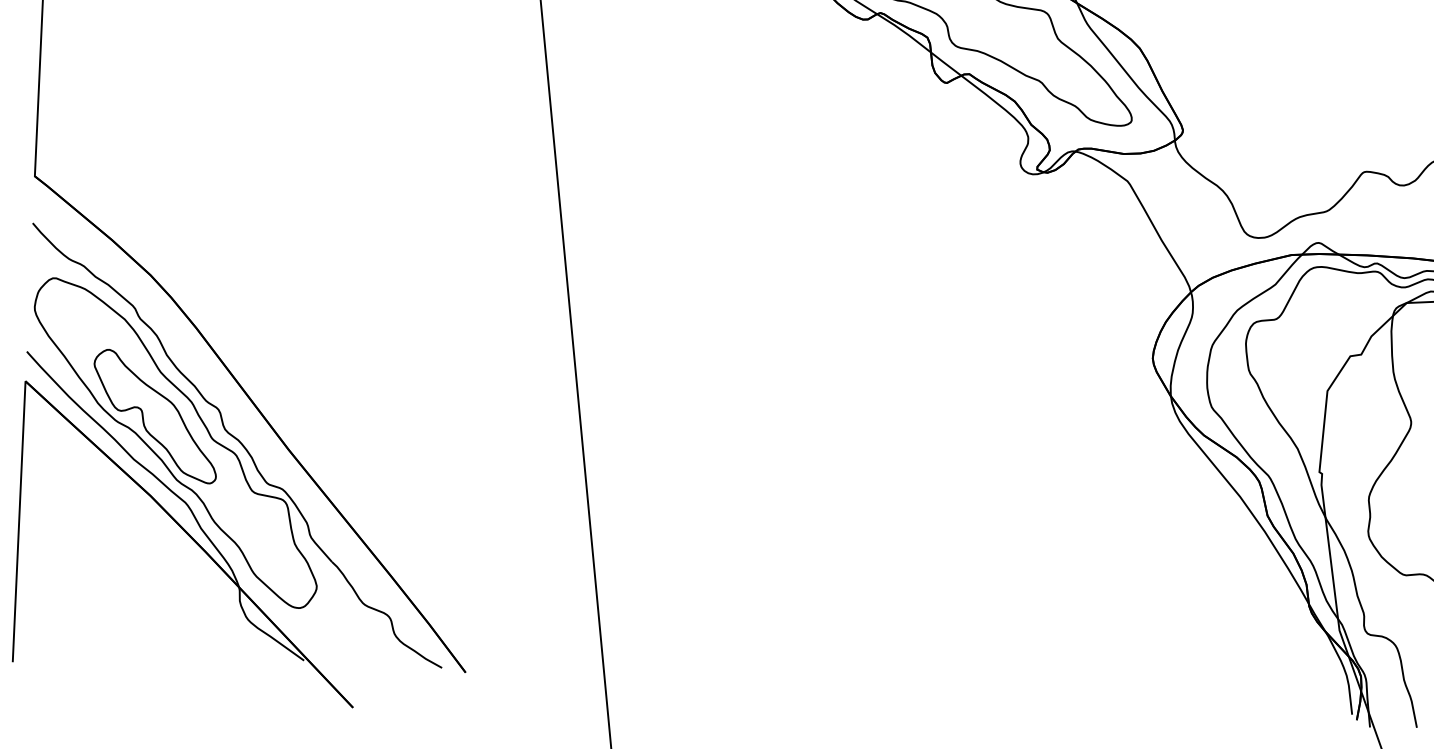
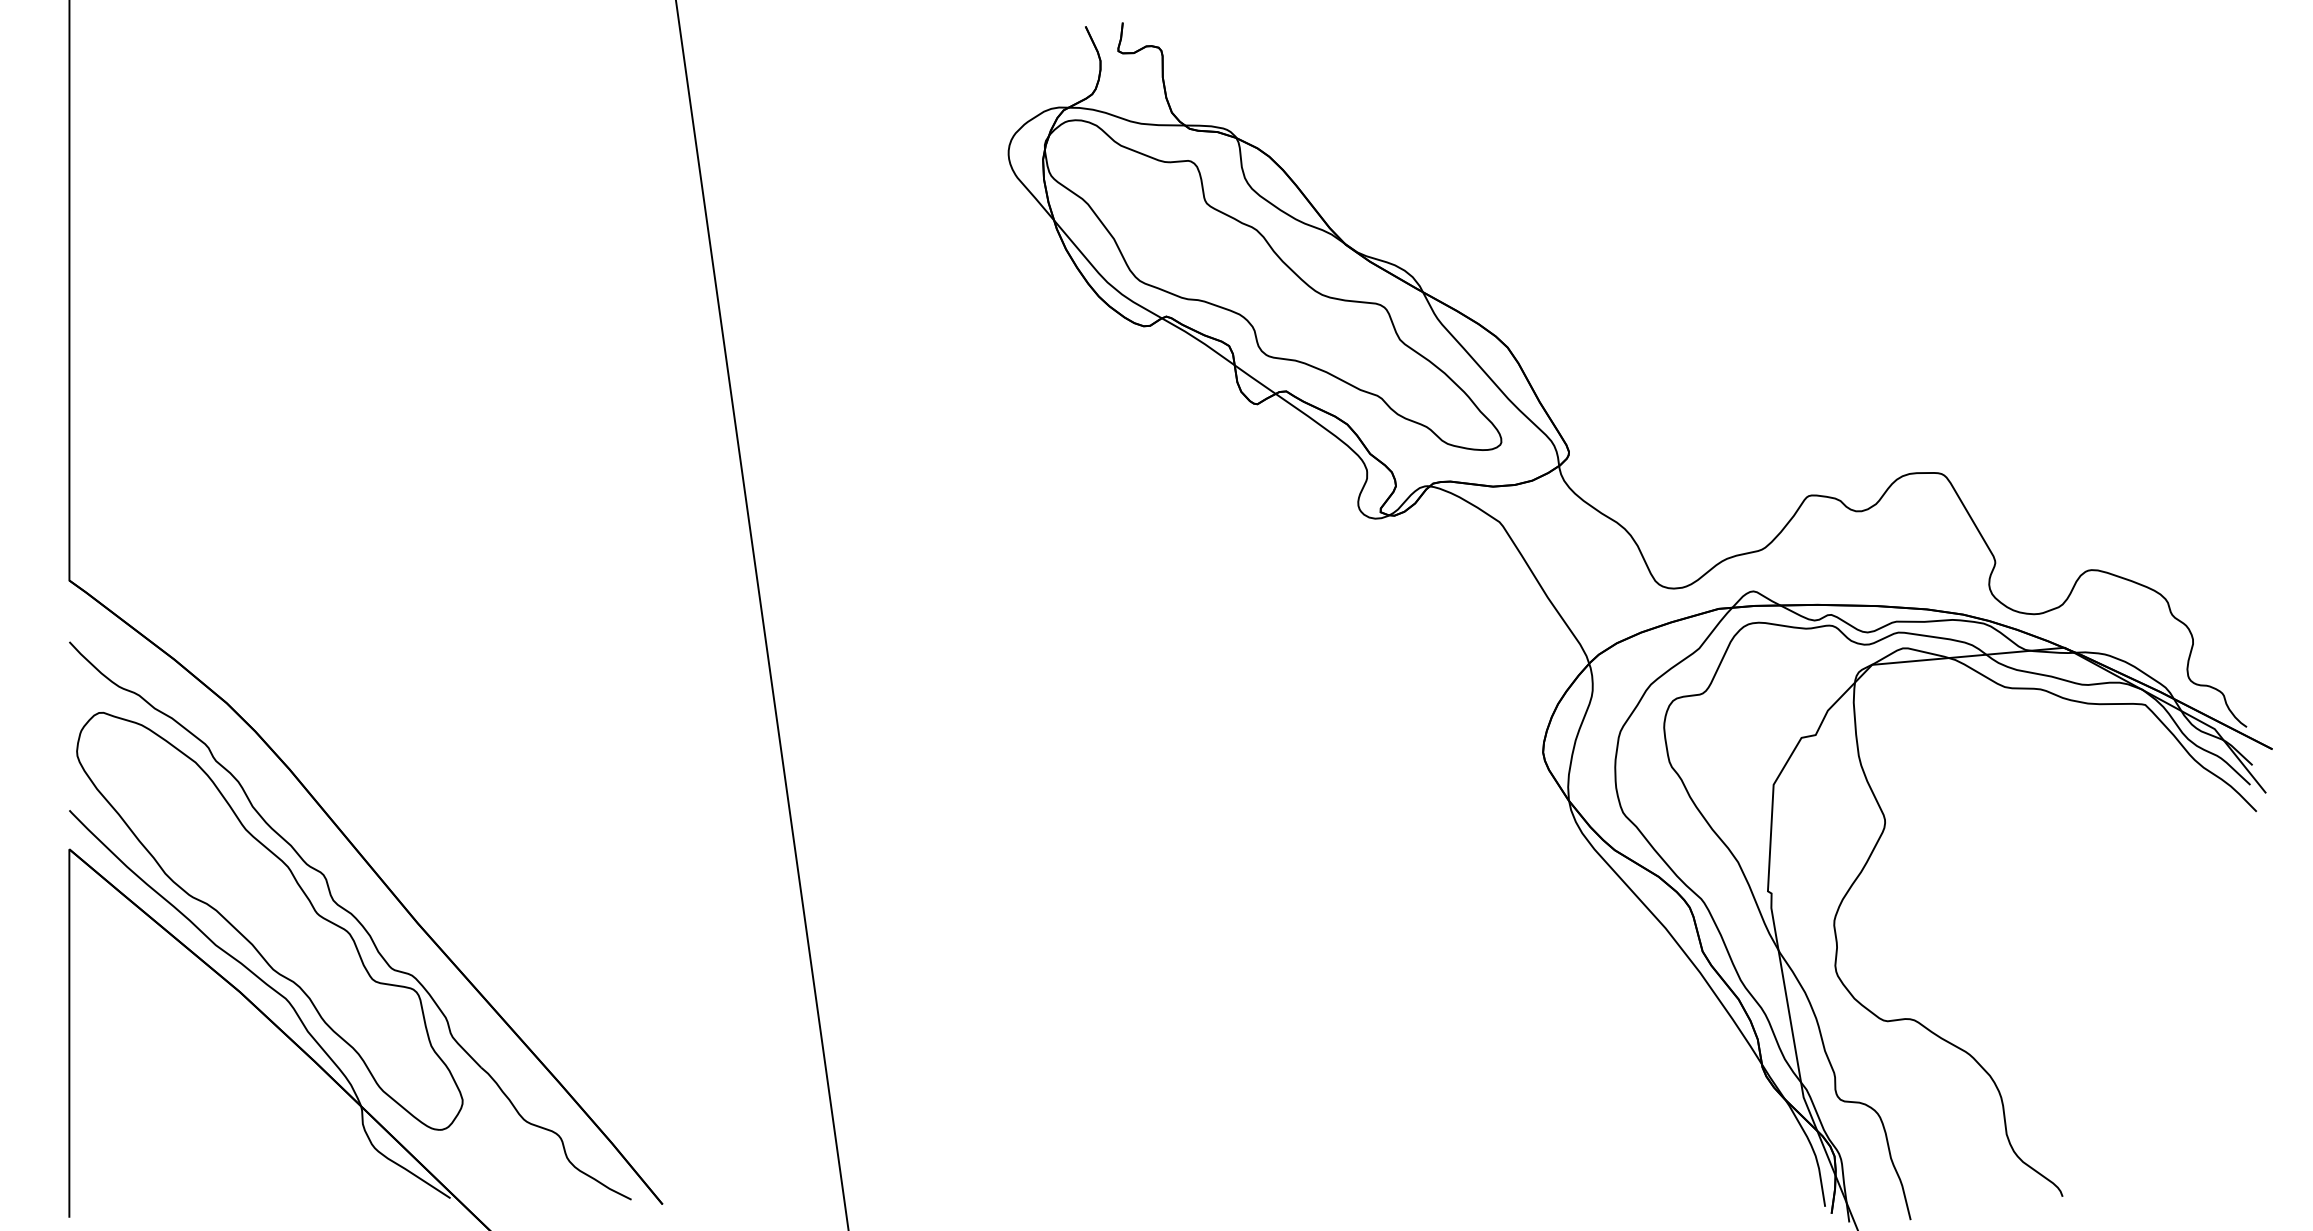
part: (155, 416) -> (241, 887), removed

